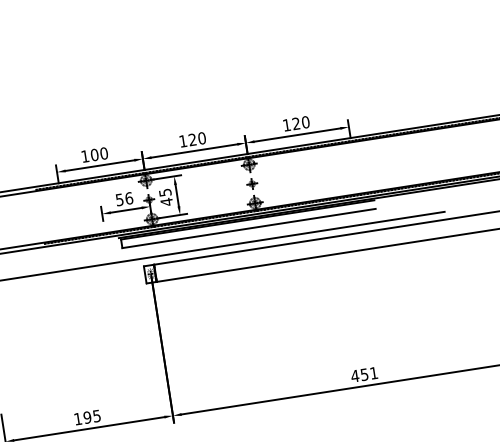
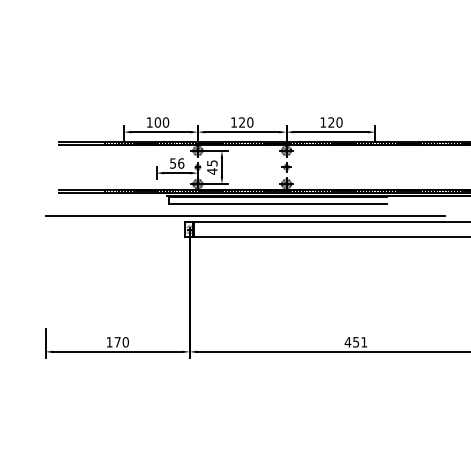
text: (91, 417) -> (121, 342), 195 -> 170

